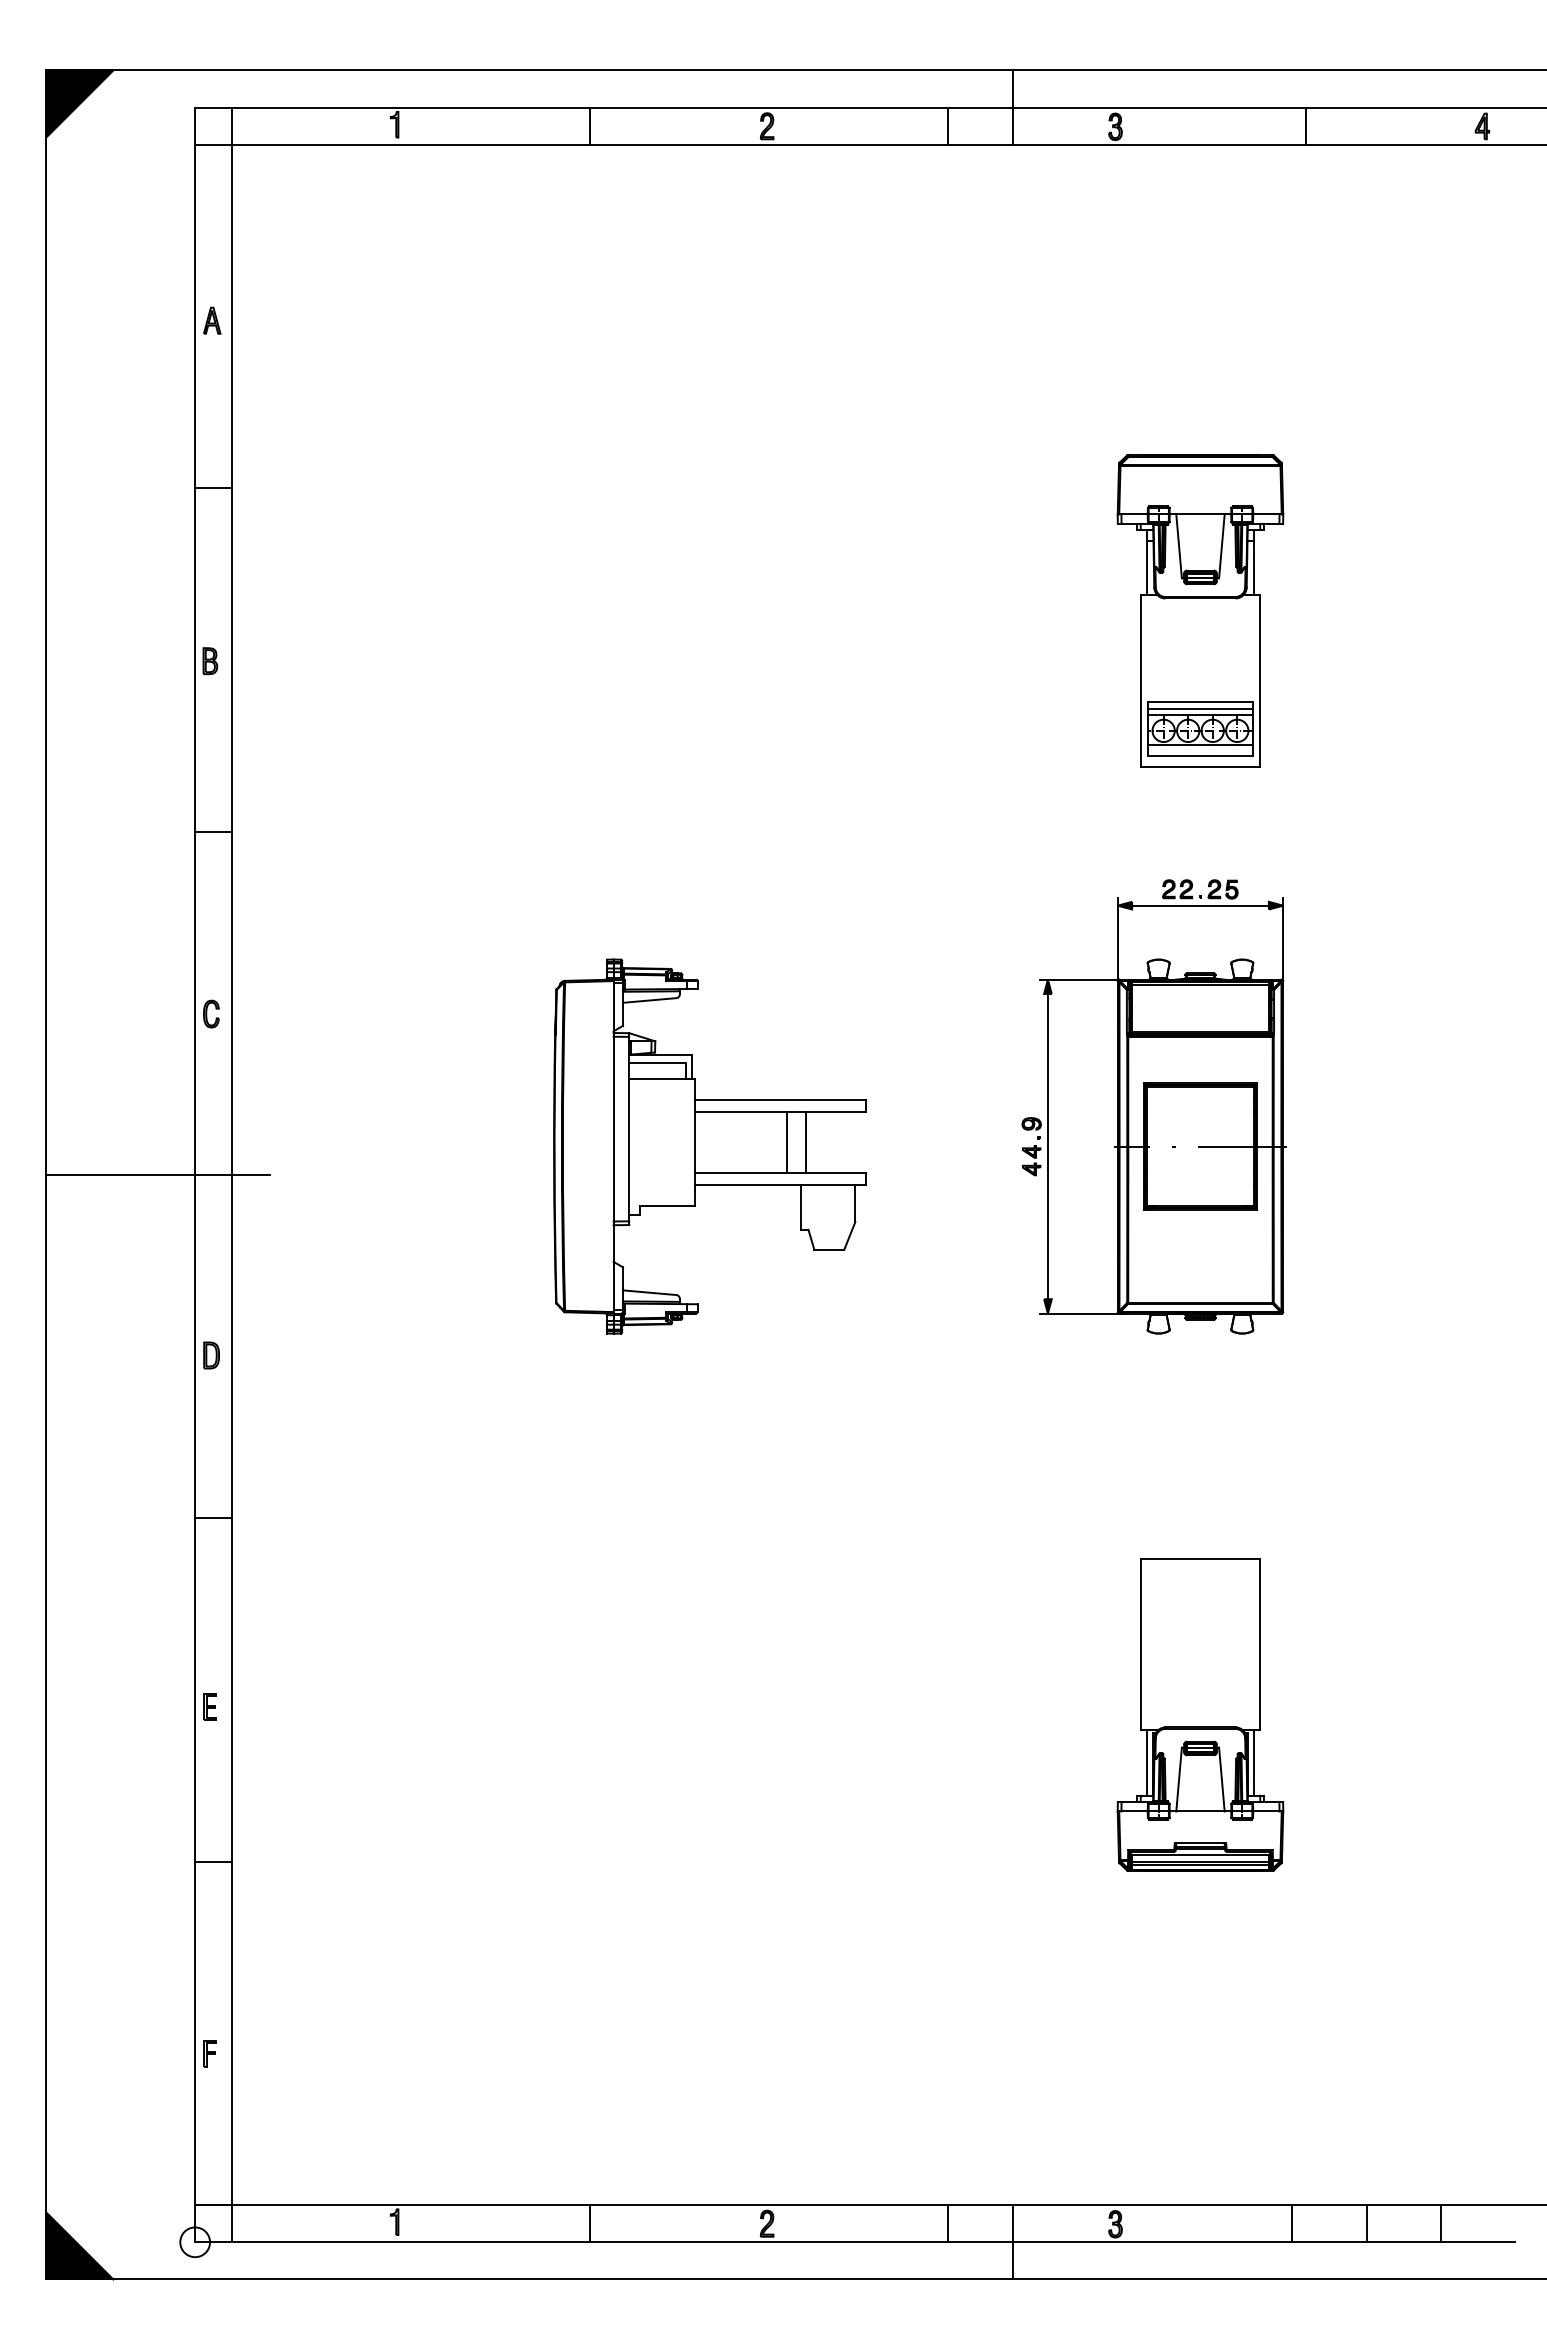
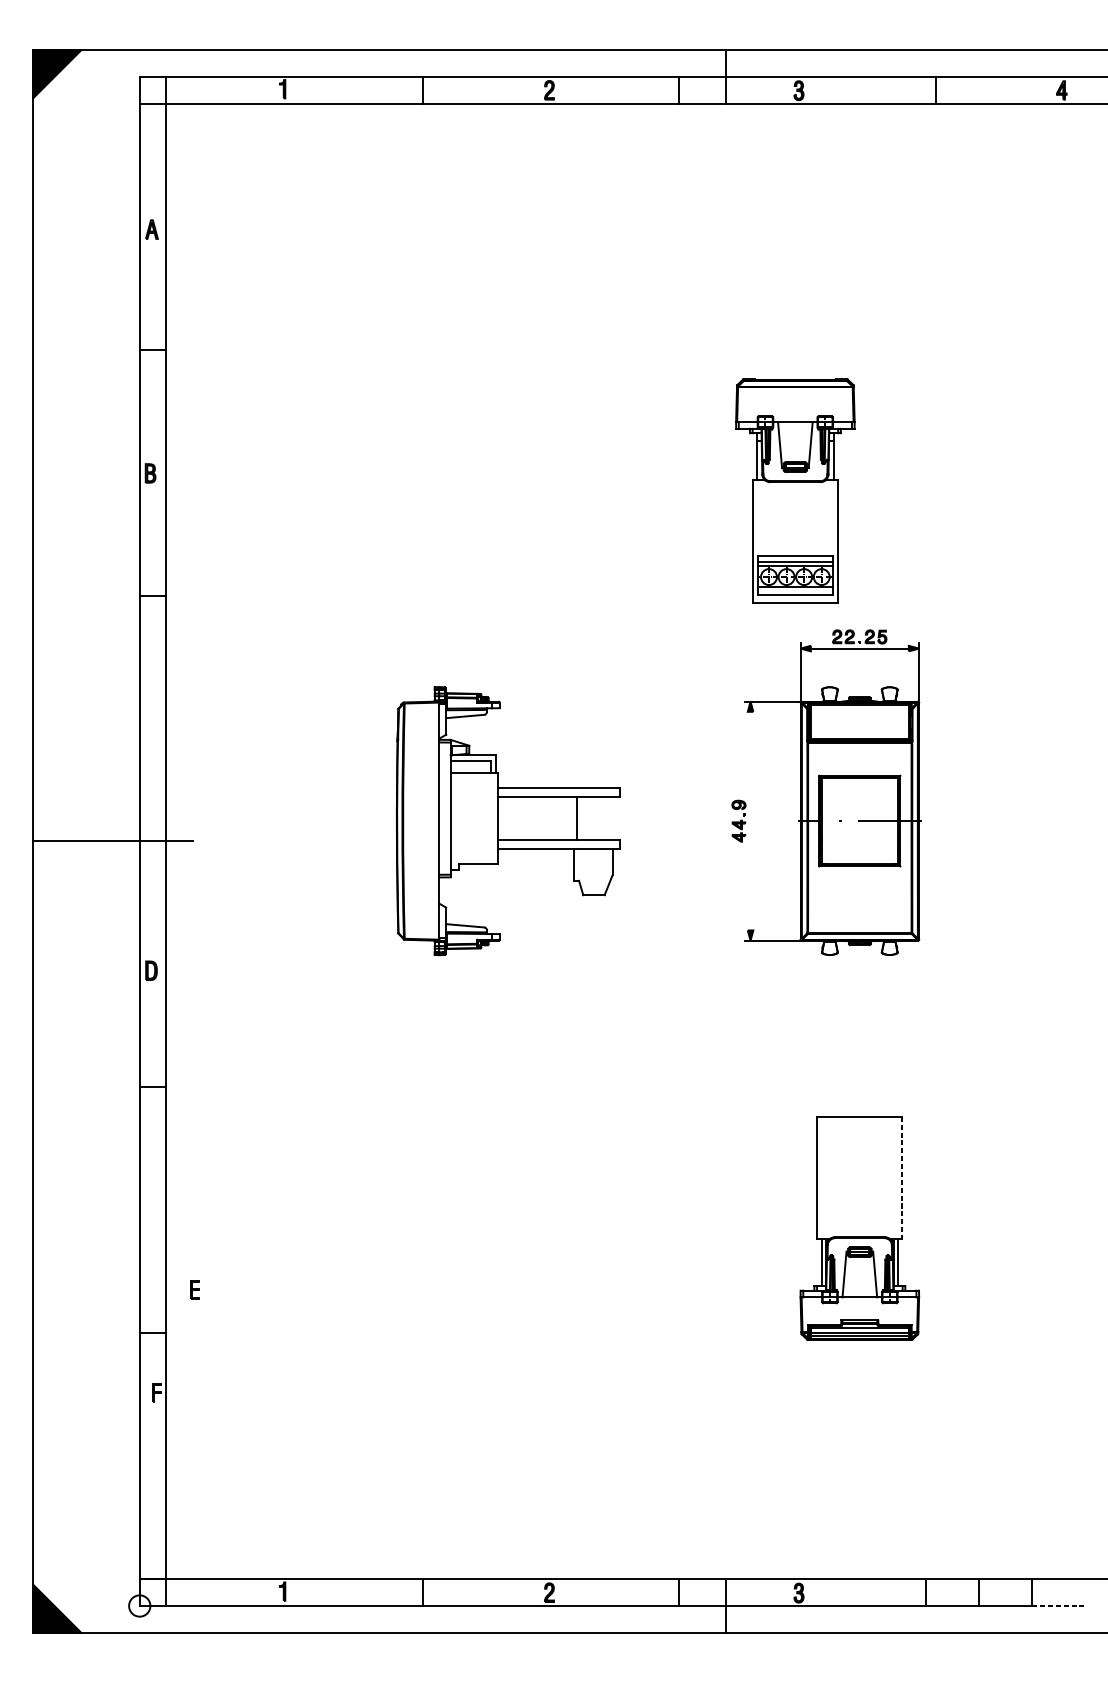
part: (1200, 610) -> (795, 490), moved
part: (211, 1013) -> (151, 725), removed
line: (786, 1142) -> (563, 818), removed
line: (1047, 1146) -> (750, 821), removed
line: (1259, 1644) -> (902, 1177), solid -> dashed
part: (209, 1706) -> (194, 1289), moved
part: (209, 2053) -> (156, 1392), moved
line: (1478, 2242) -> (1058, 1606), solid -> dashed

